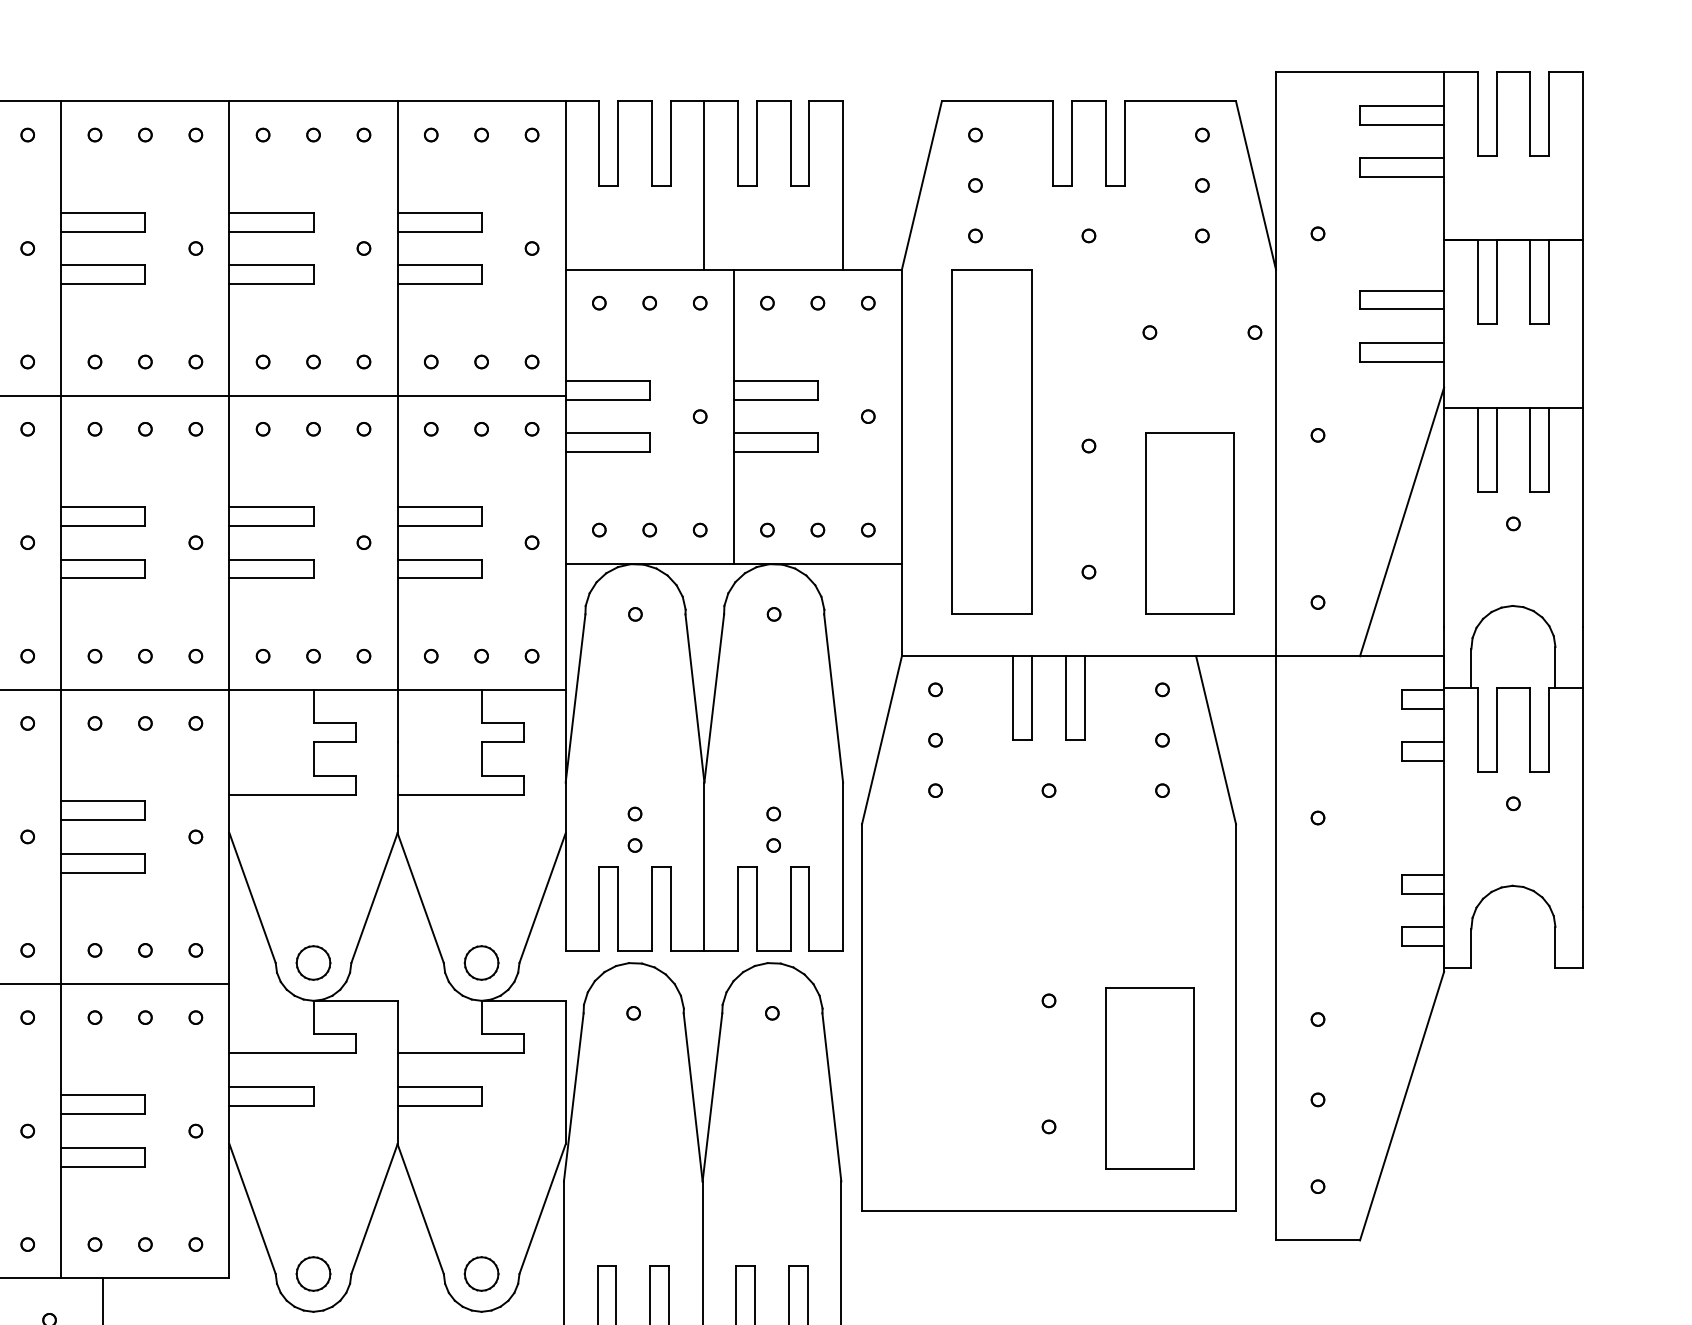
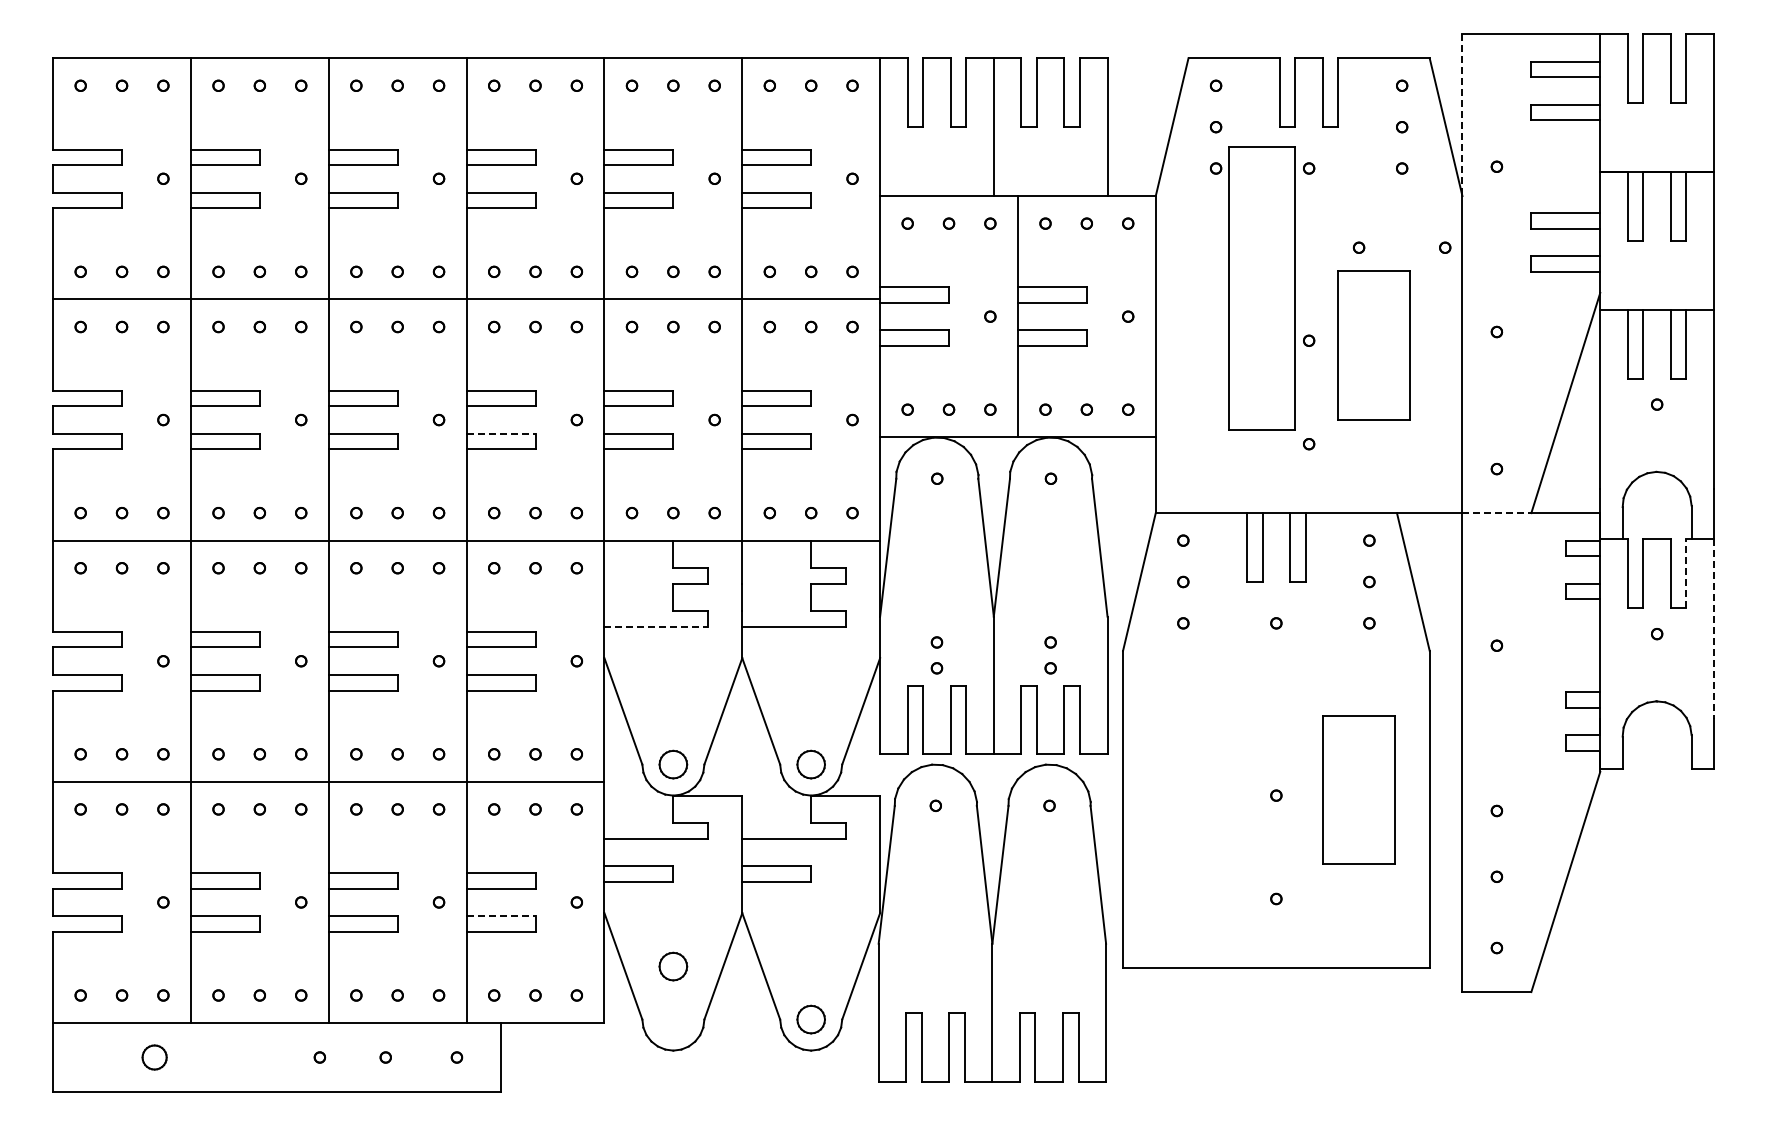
line: (1276, 171) -> (1462, 115), solid -> dashed
part: (991, 442) -> (1261, 288), moved
part: (1189, 523) -> (1373, 345), moved
line: (103, 559) -> (501, 433), solid -> dashed
line: (1318, 656) -> (1497, 513), solid -> dashed
line: (1549, 729) -> (1686, 573), solid -> dashed
line: (292, 794) -> (656, 626), solid -> dashed
line: (1582, 796) -> (1713, 628), solid -> dashed
part: (1149, 1077) -> (1358, 789), moved
line: (103, 1148) -> (501, 916), solid -> dashed
part: (313, 1273) -> (673, 966), moved

